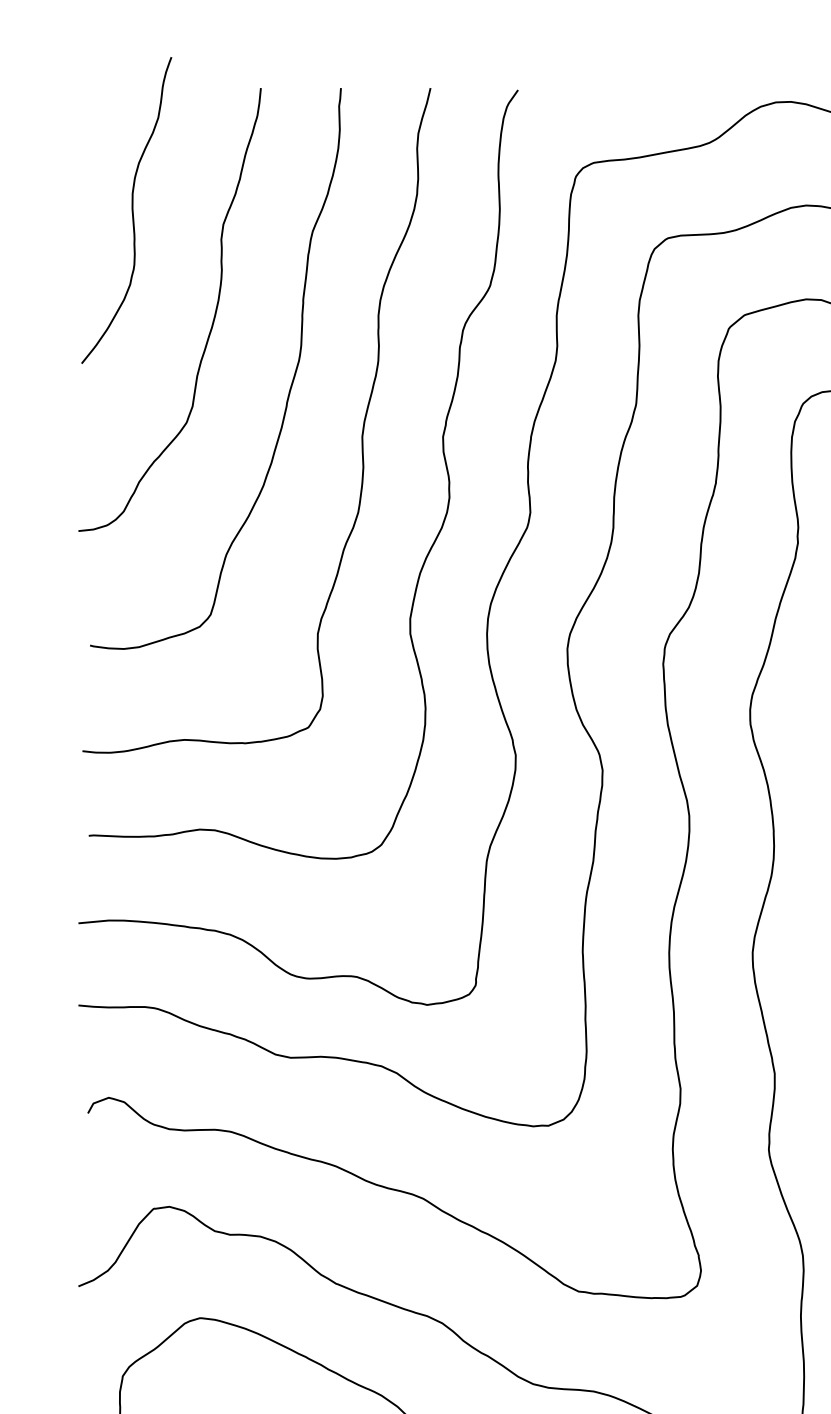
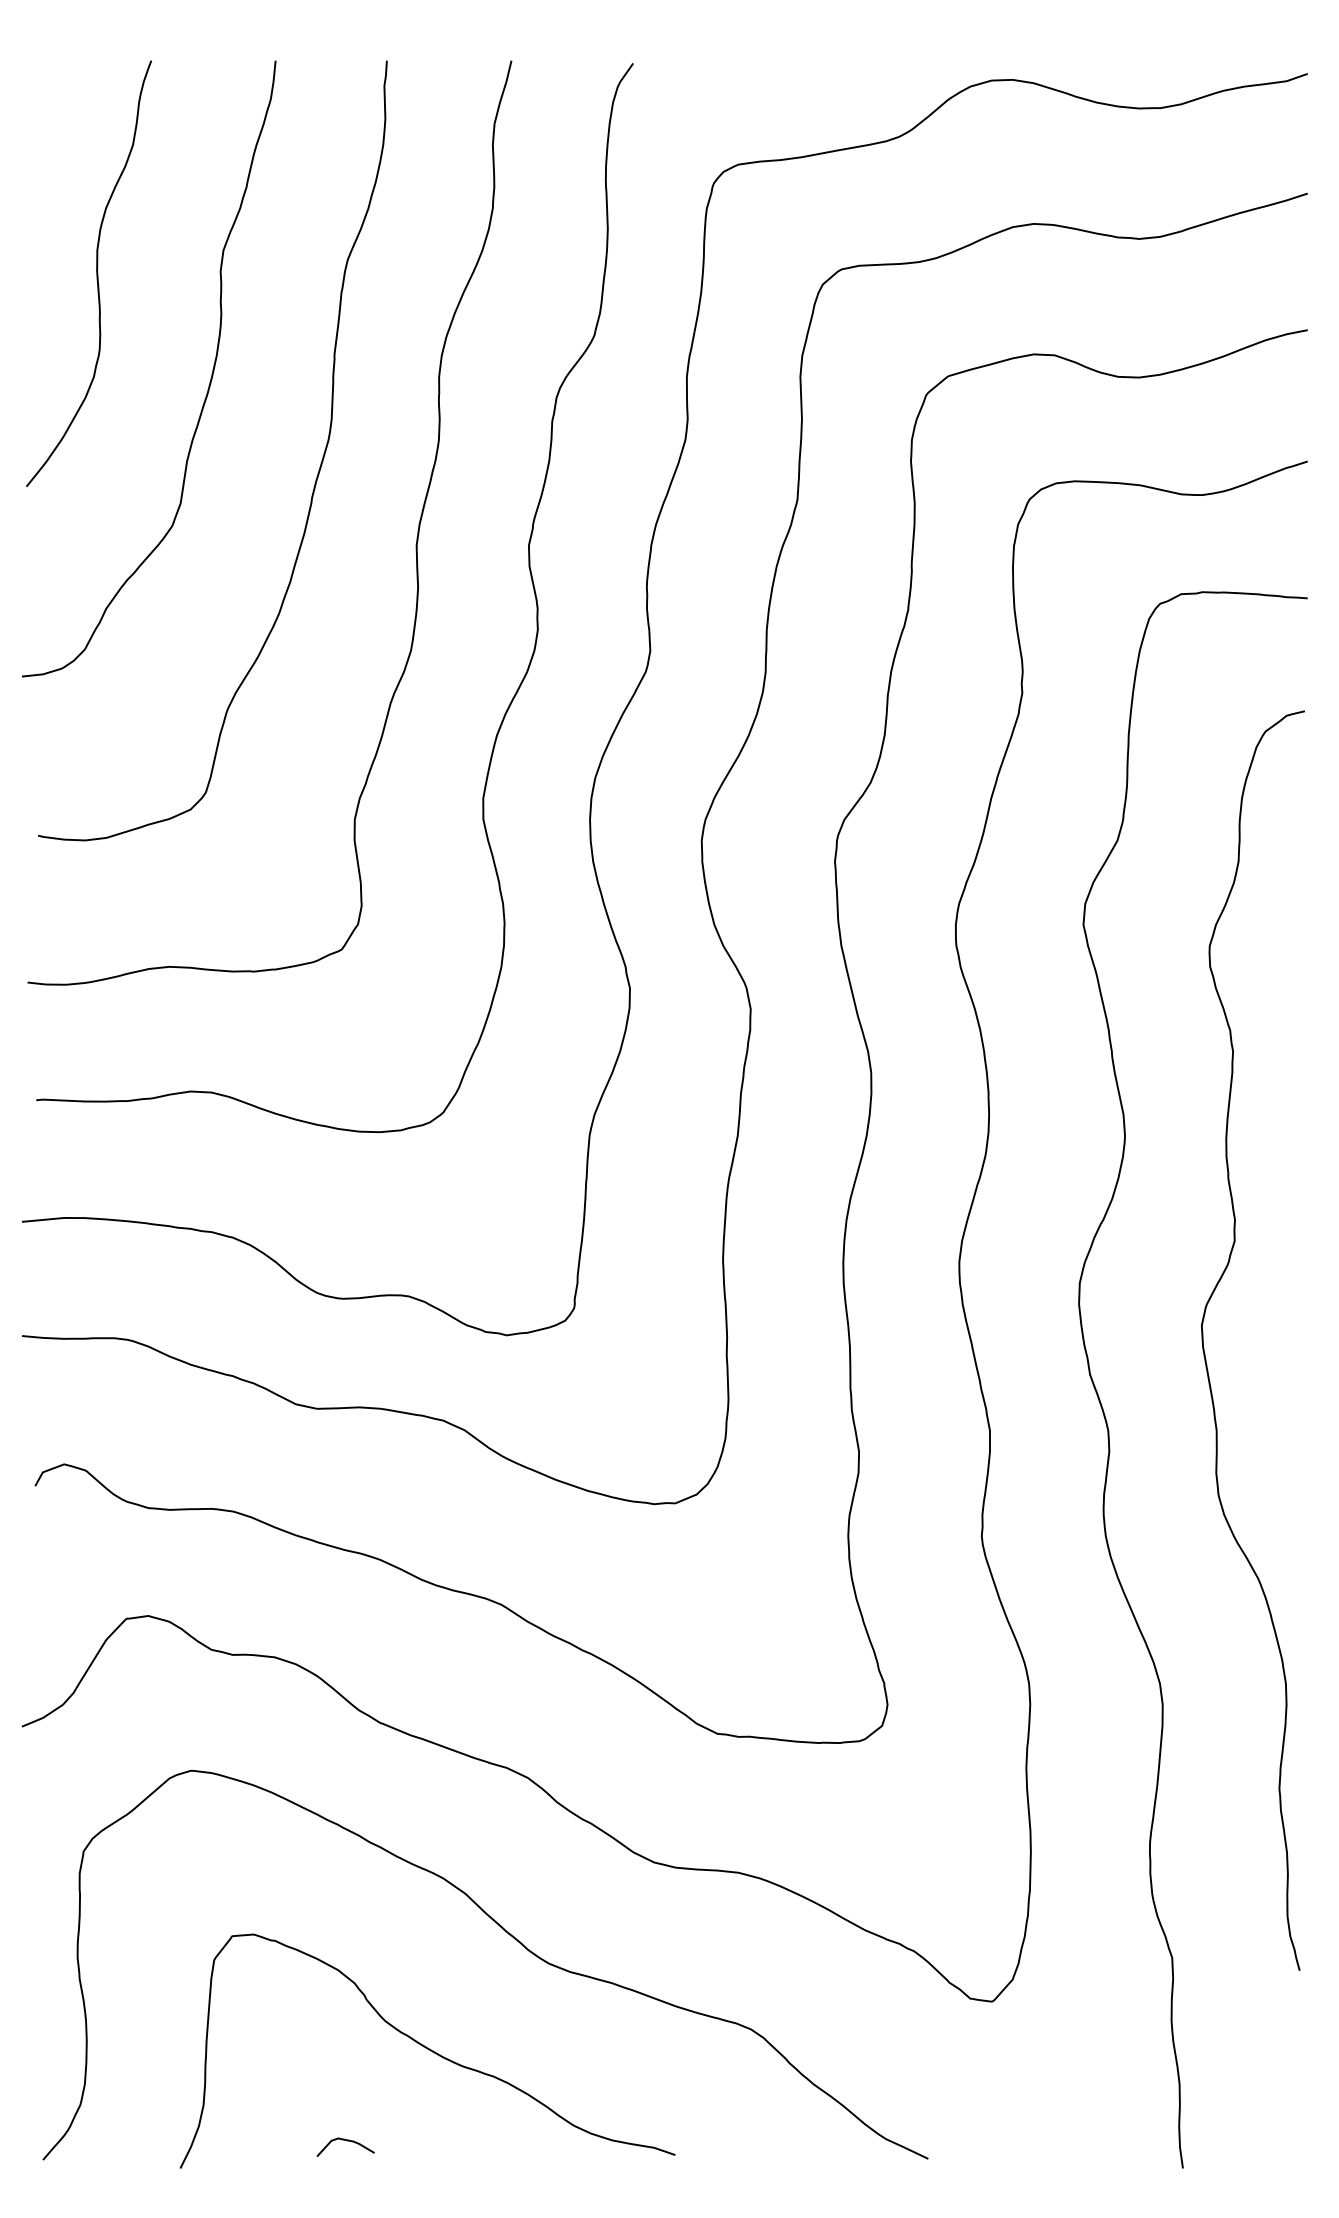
curve: (132, 210) -> (96, 273), moved

